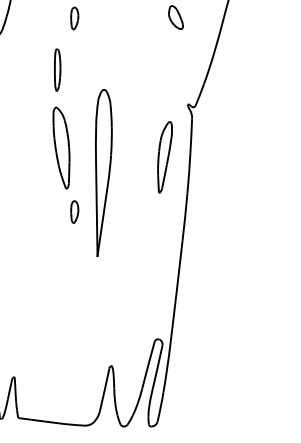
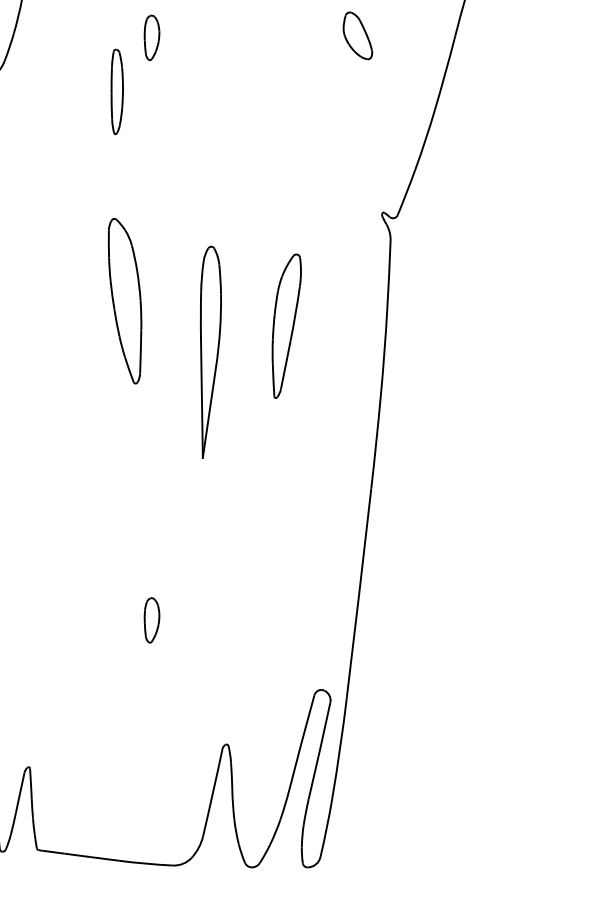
part: (57, 69) -> (116, 90), moved
part: (164, 157) -> (285, 326), moved
part: (103, 173) -> (210, 352), size x0.62
part: (74, 211) -> (151, 619), moved

